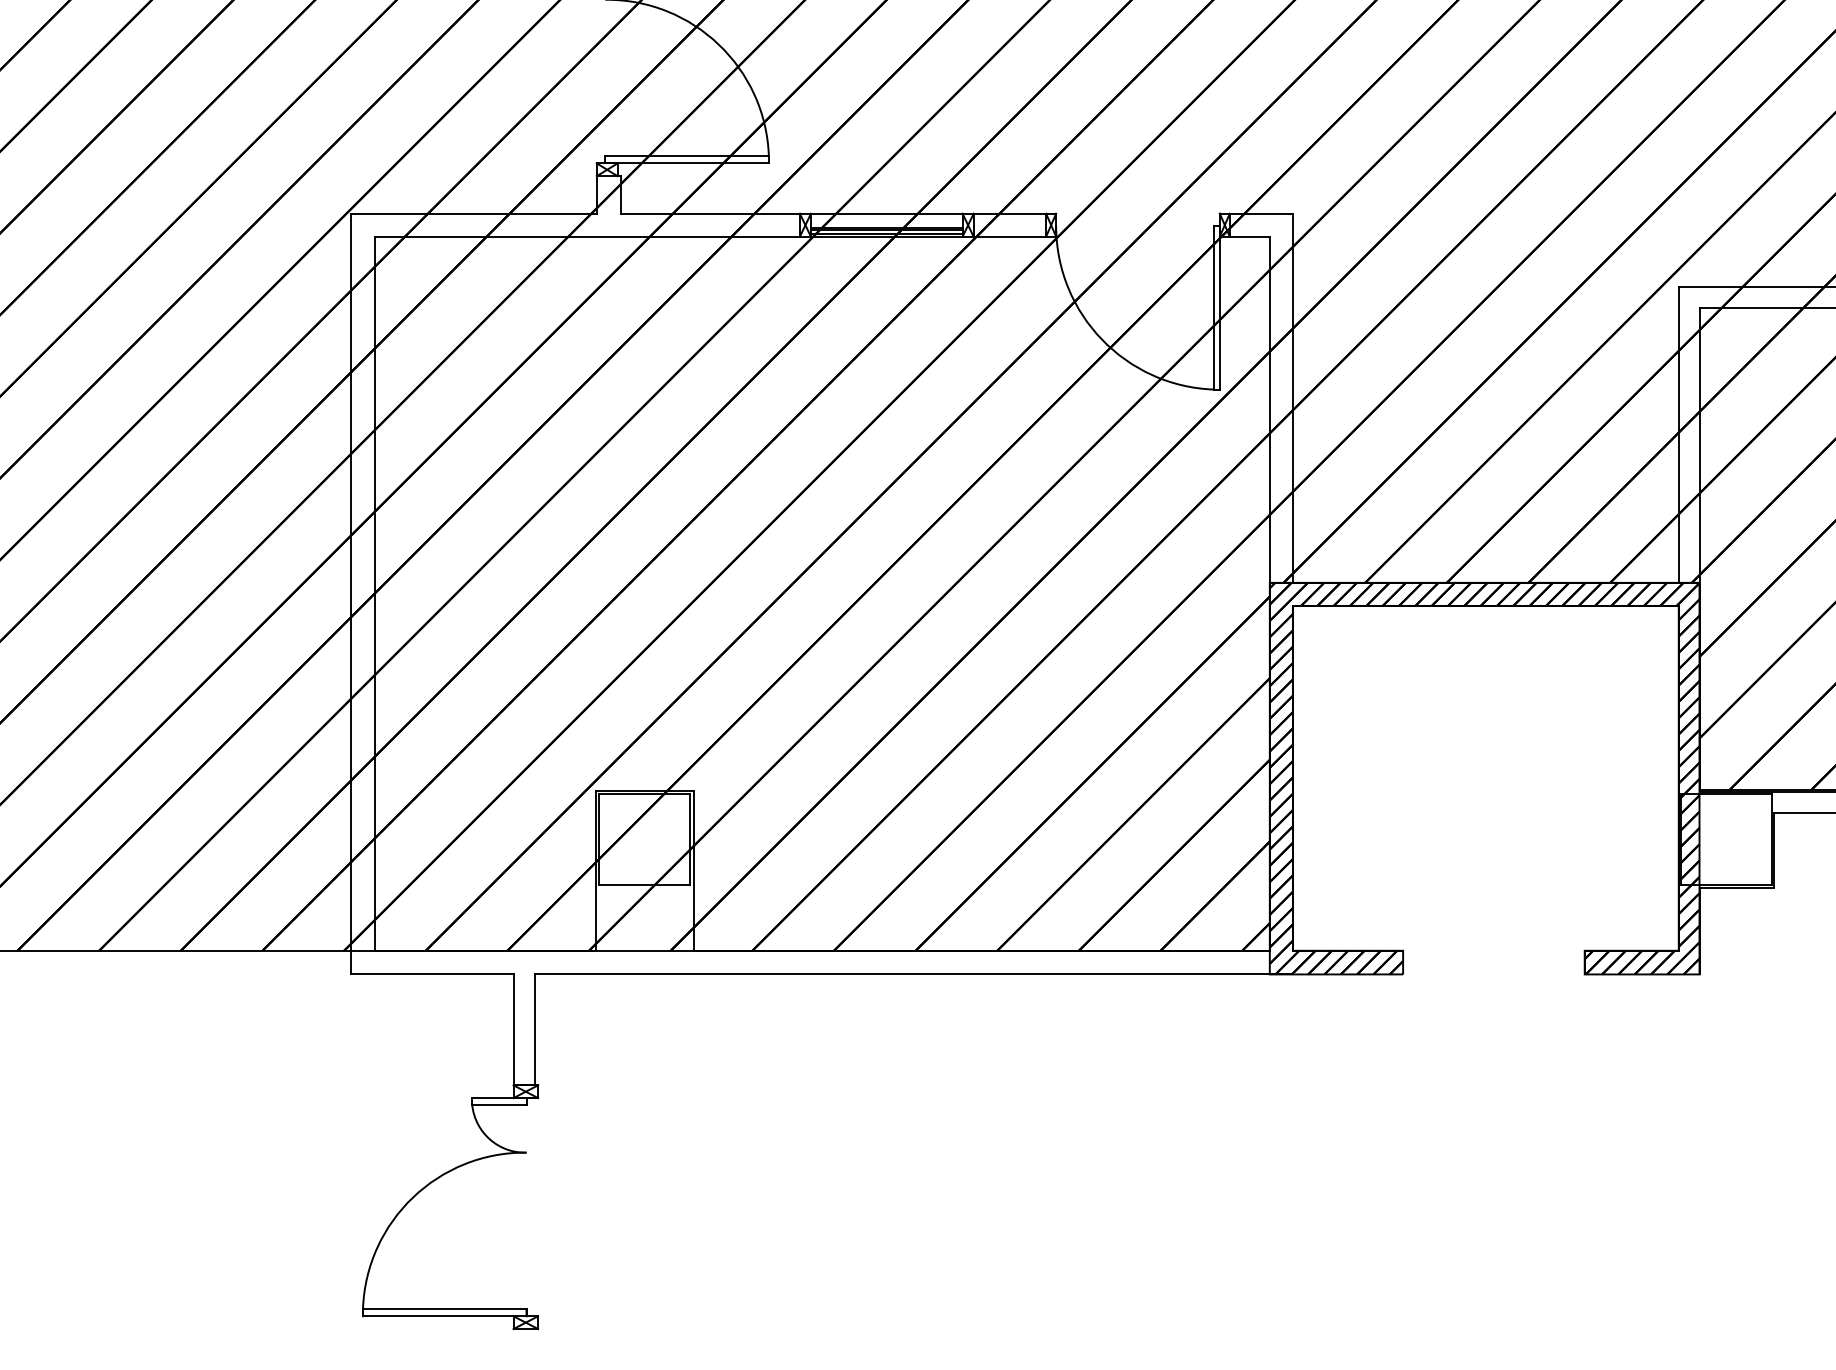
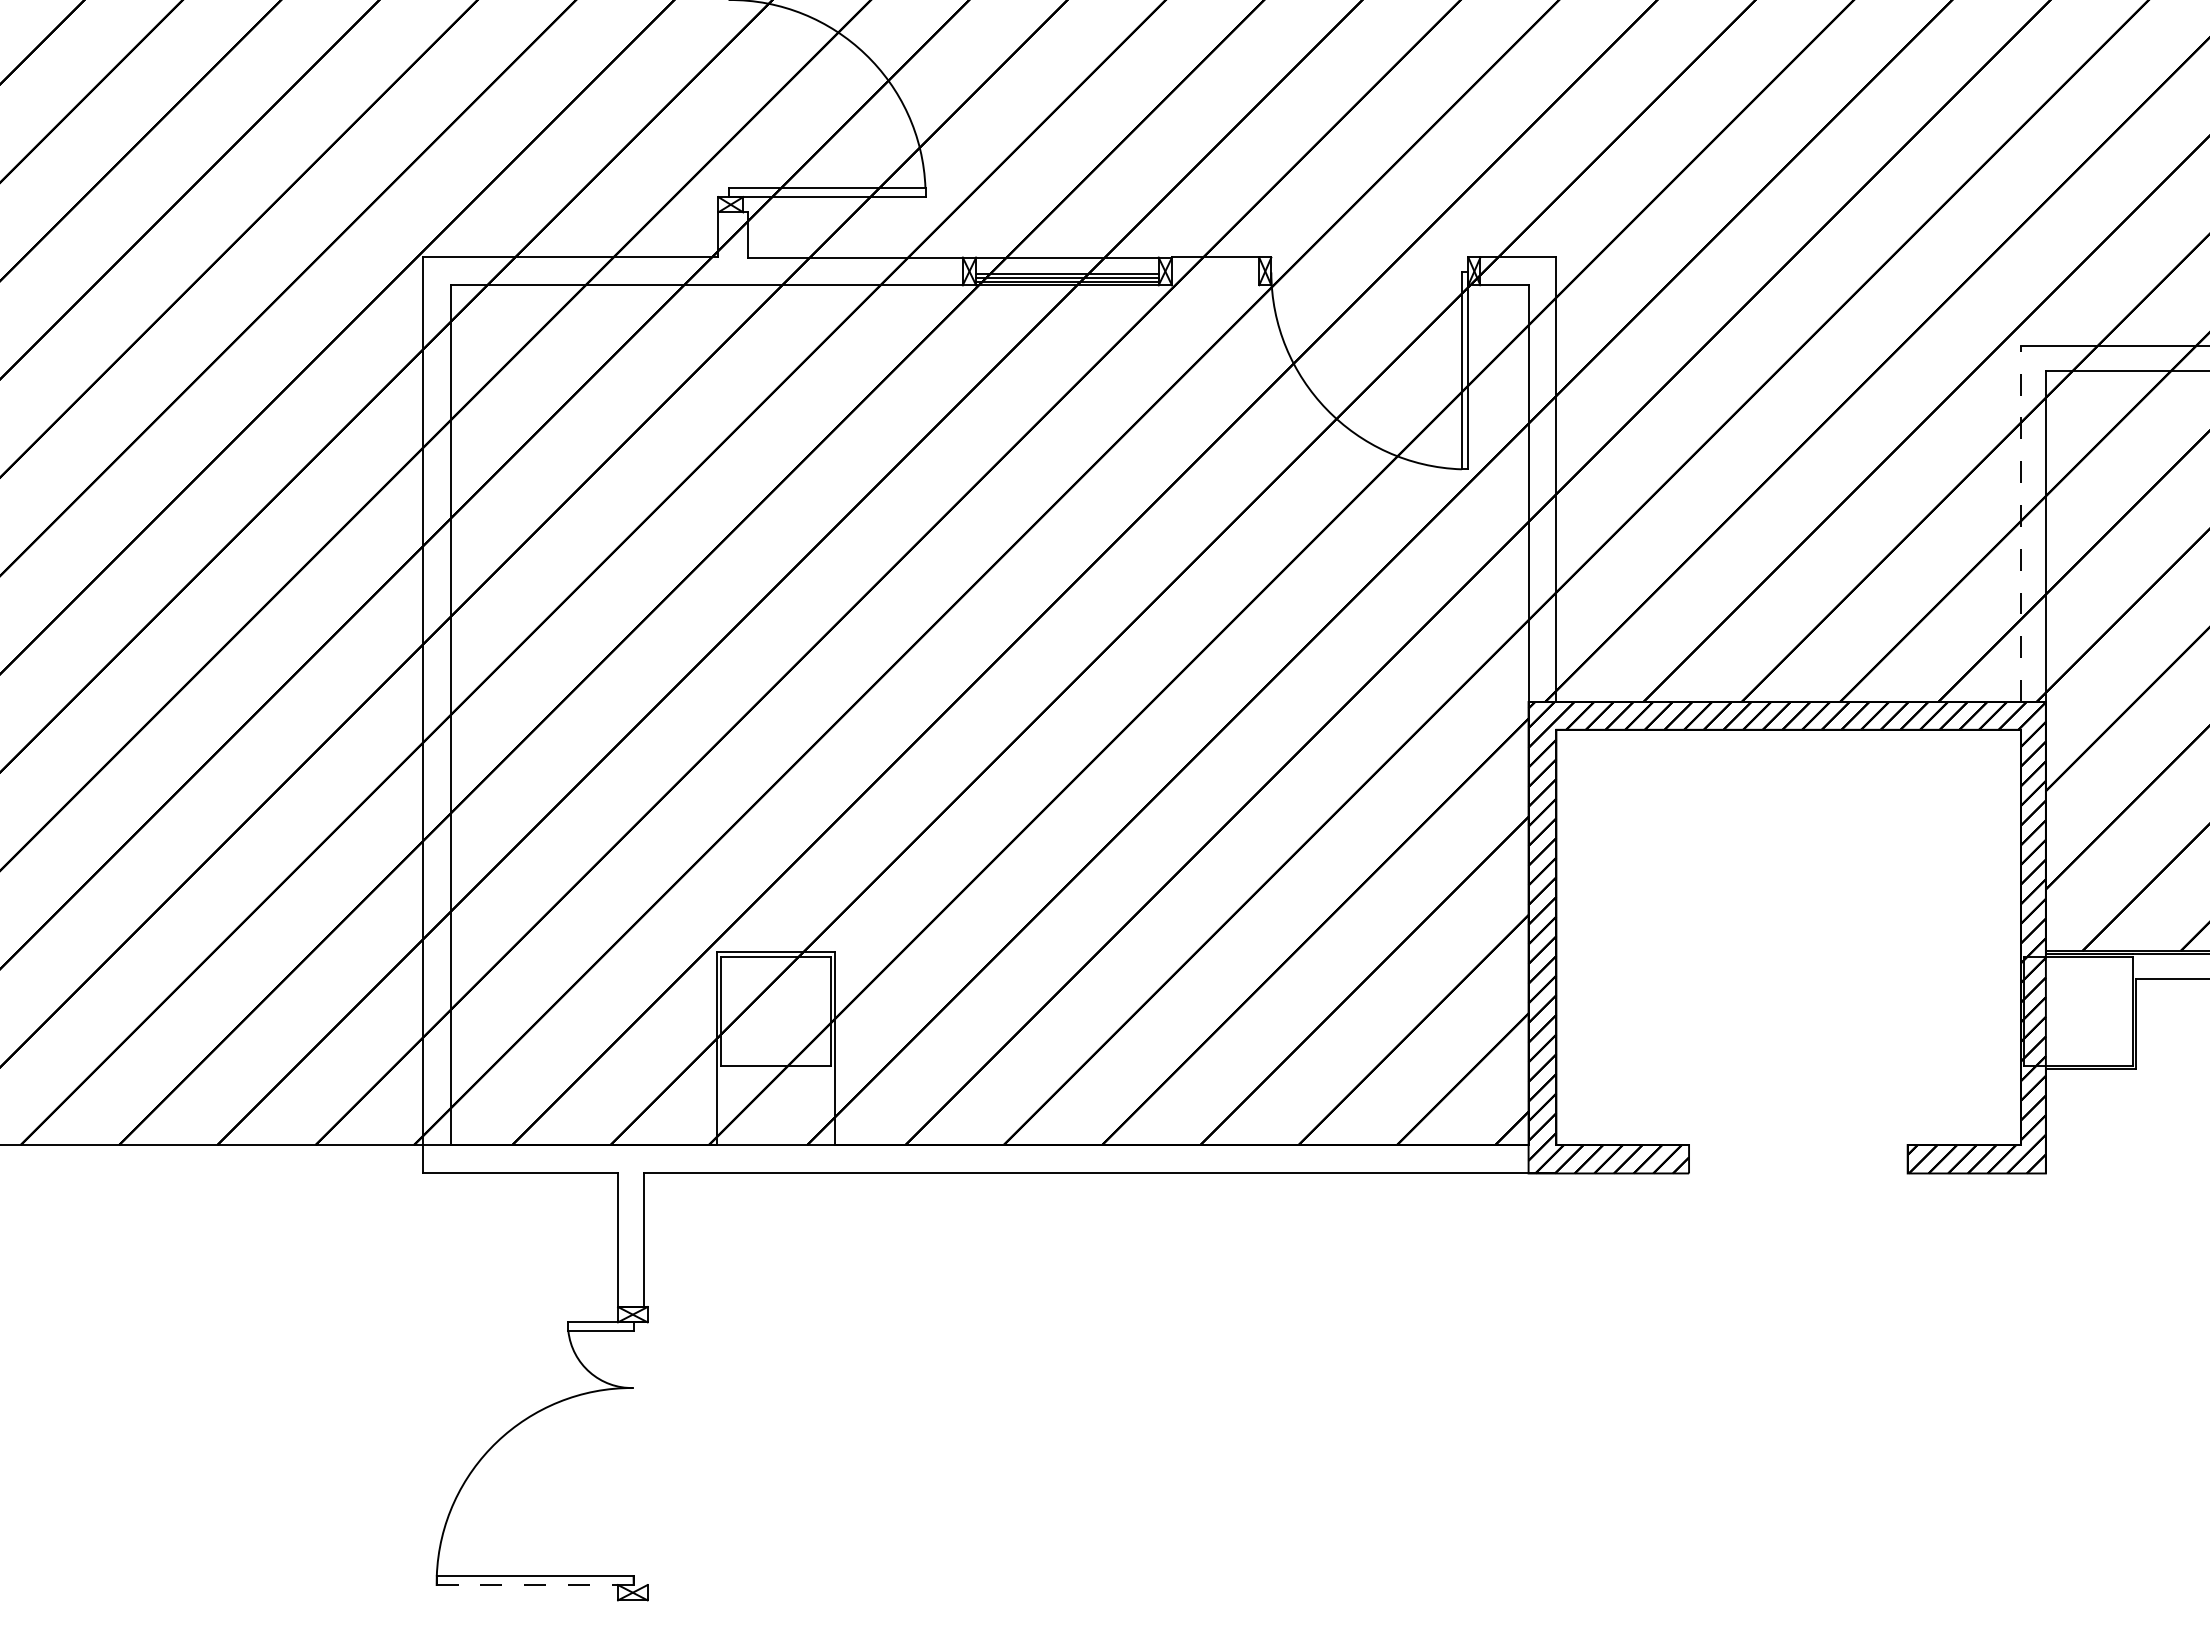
line: (1009, 236) -> (1215, 285), removed
line: (1678, 434) -> (2020, 523), solid -> dashed
line: (450, 1316) -> (542, 1585), solid -> dashed

